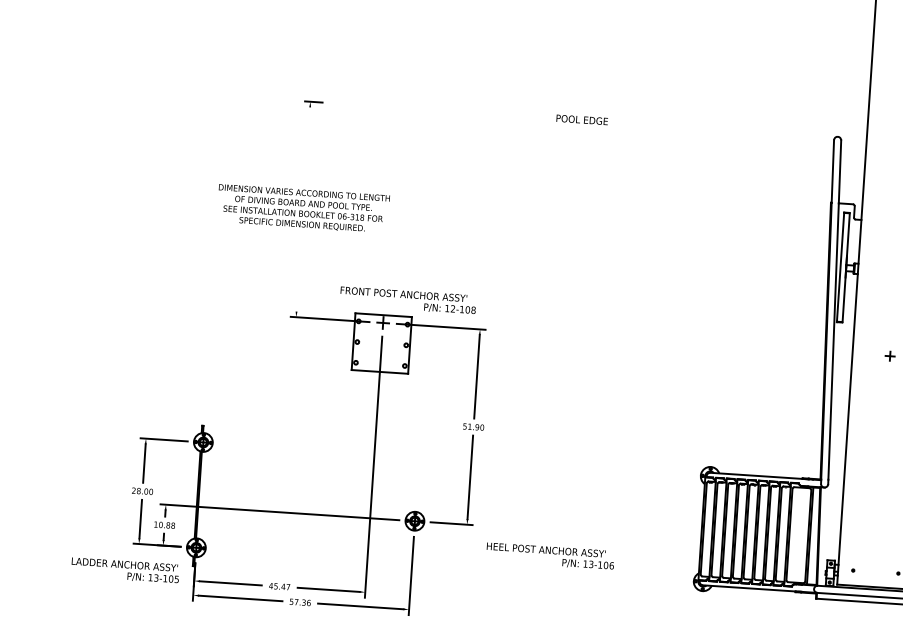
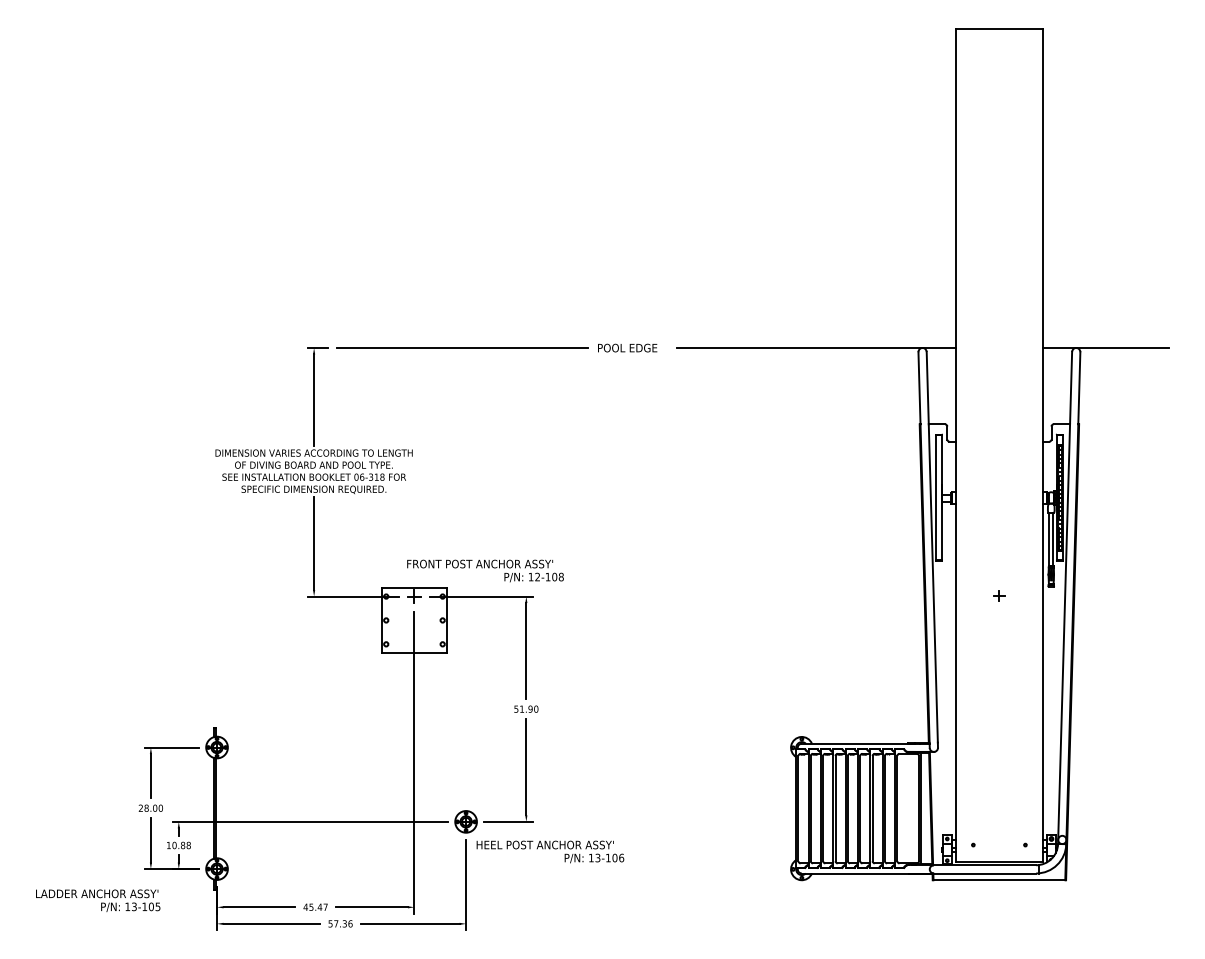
line: (439, 109) -> (462, 347), added
line: (745, 130) -> (816, 347), added
line: (307, 146) -> (314, 399), added
line: (299, 271) -> (314, 543), added
text: (408, 300) -> (485, 570), moved
text: (550, 556) -> (550, 851), moved
text: (125, 570) -> (98, 900), moved

